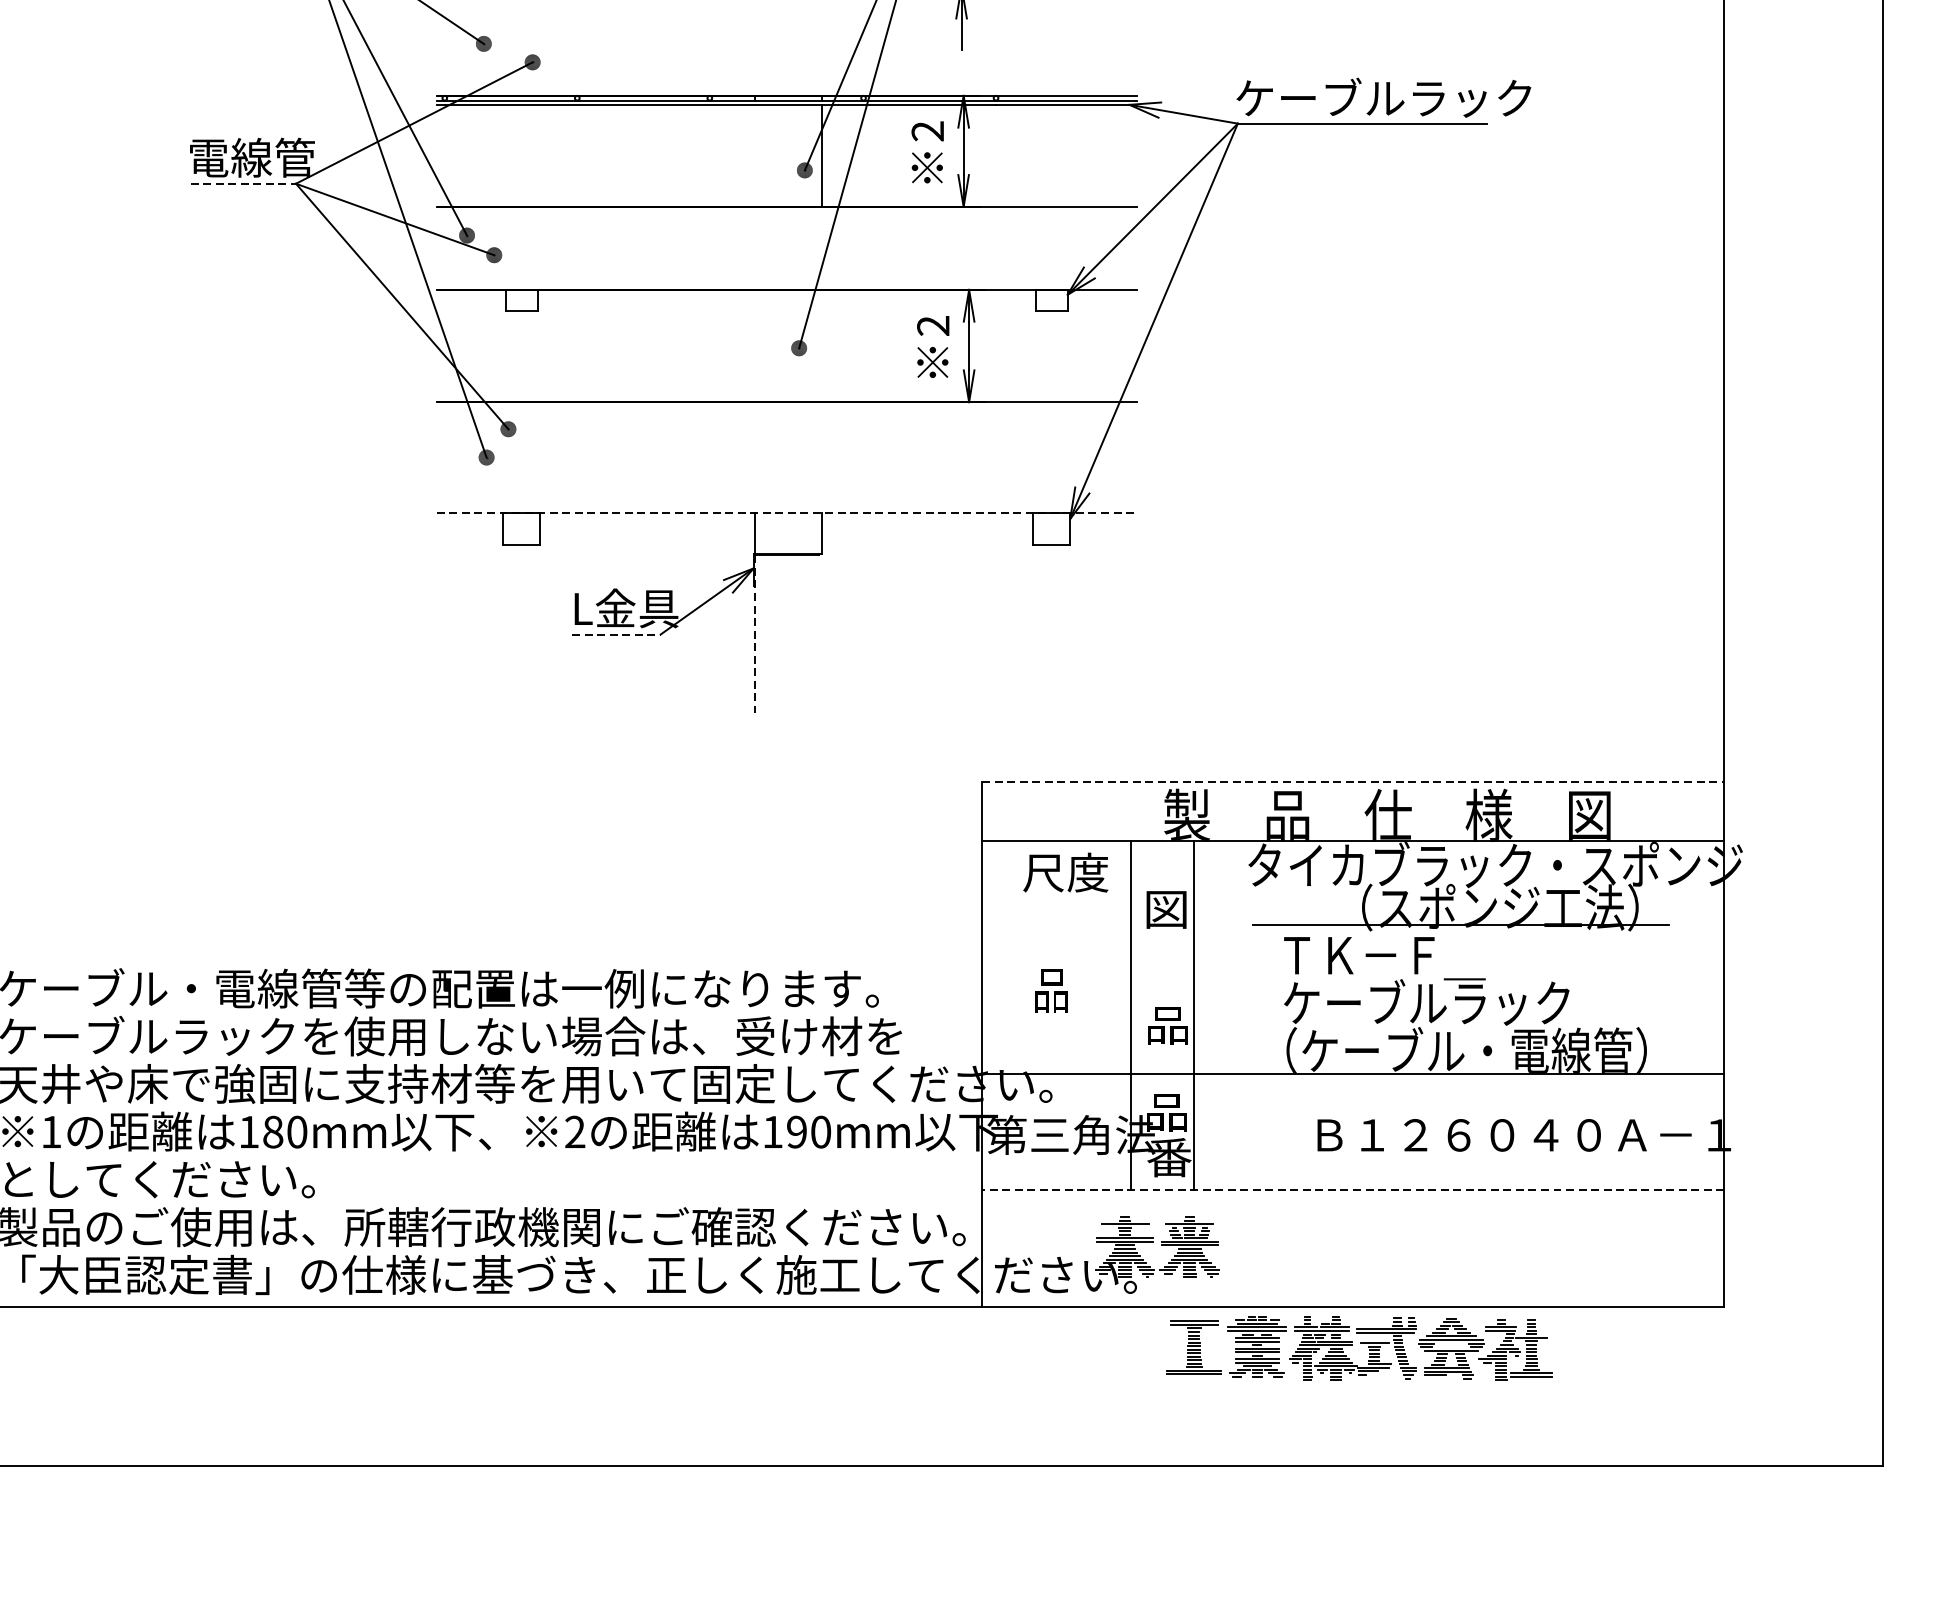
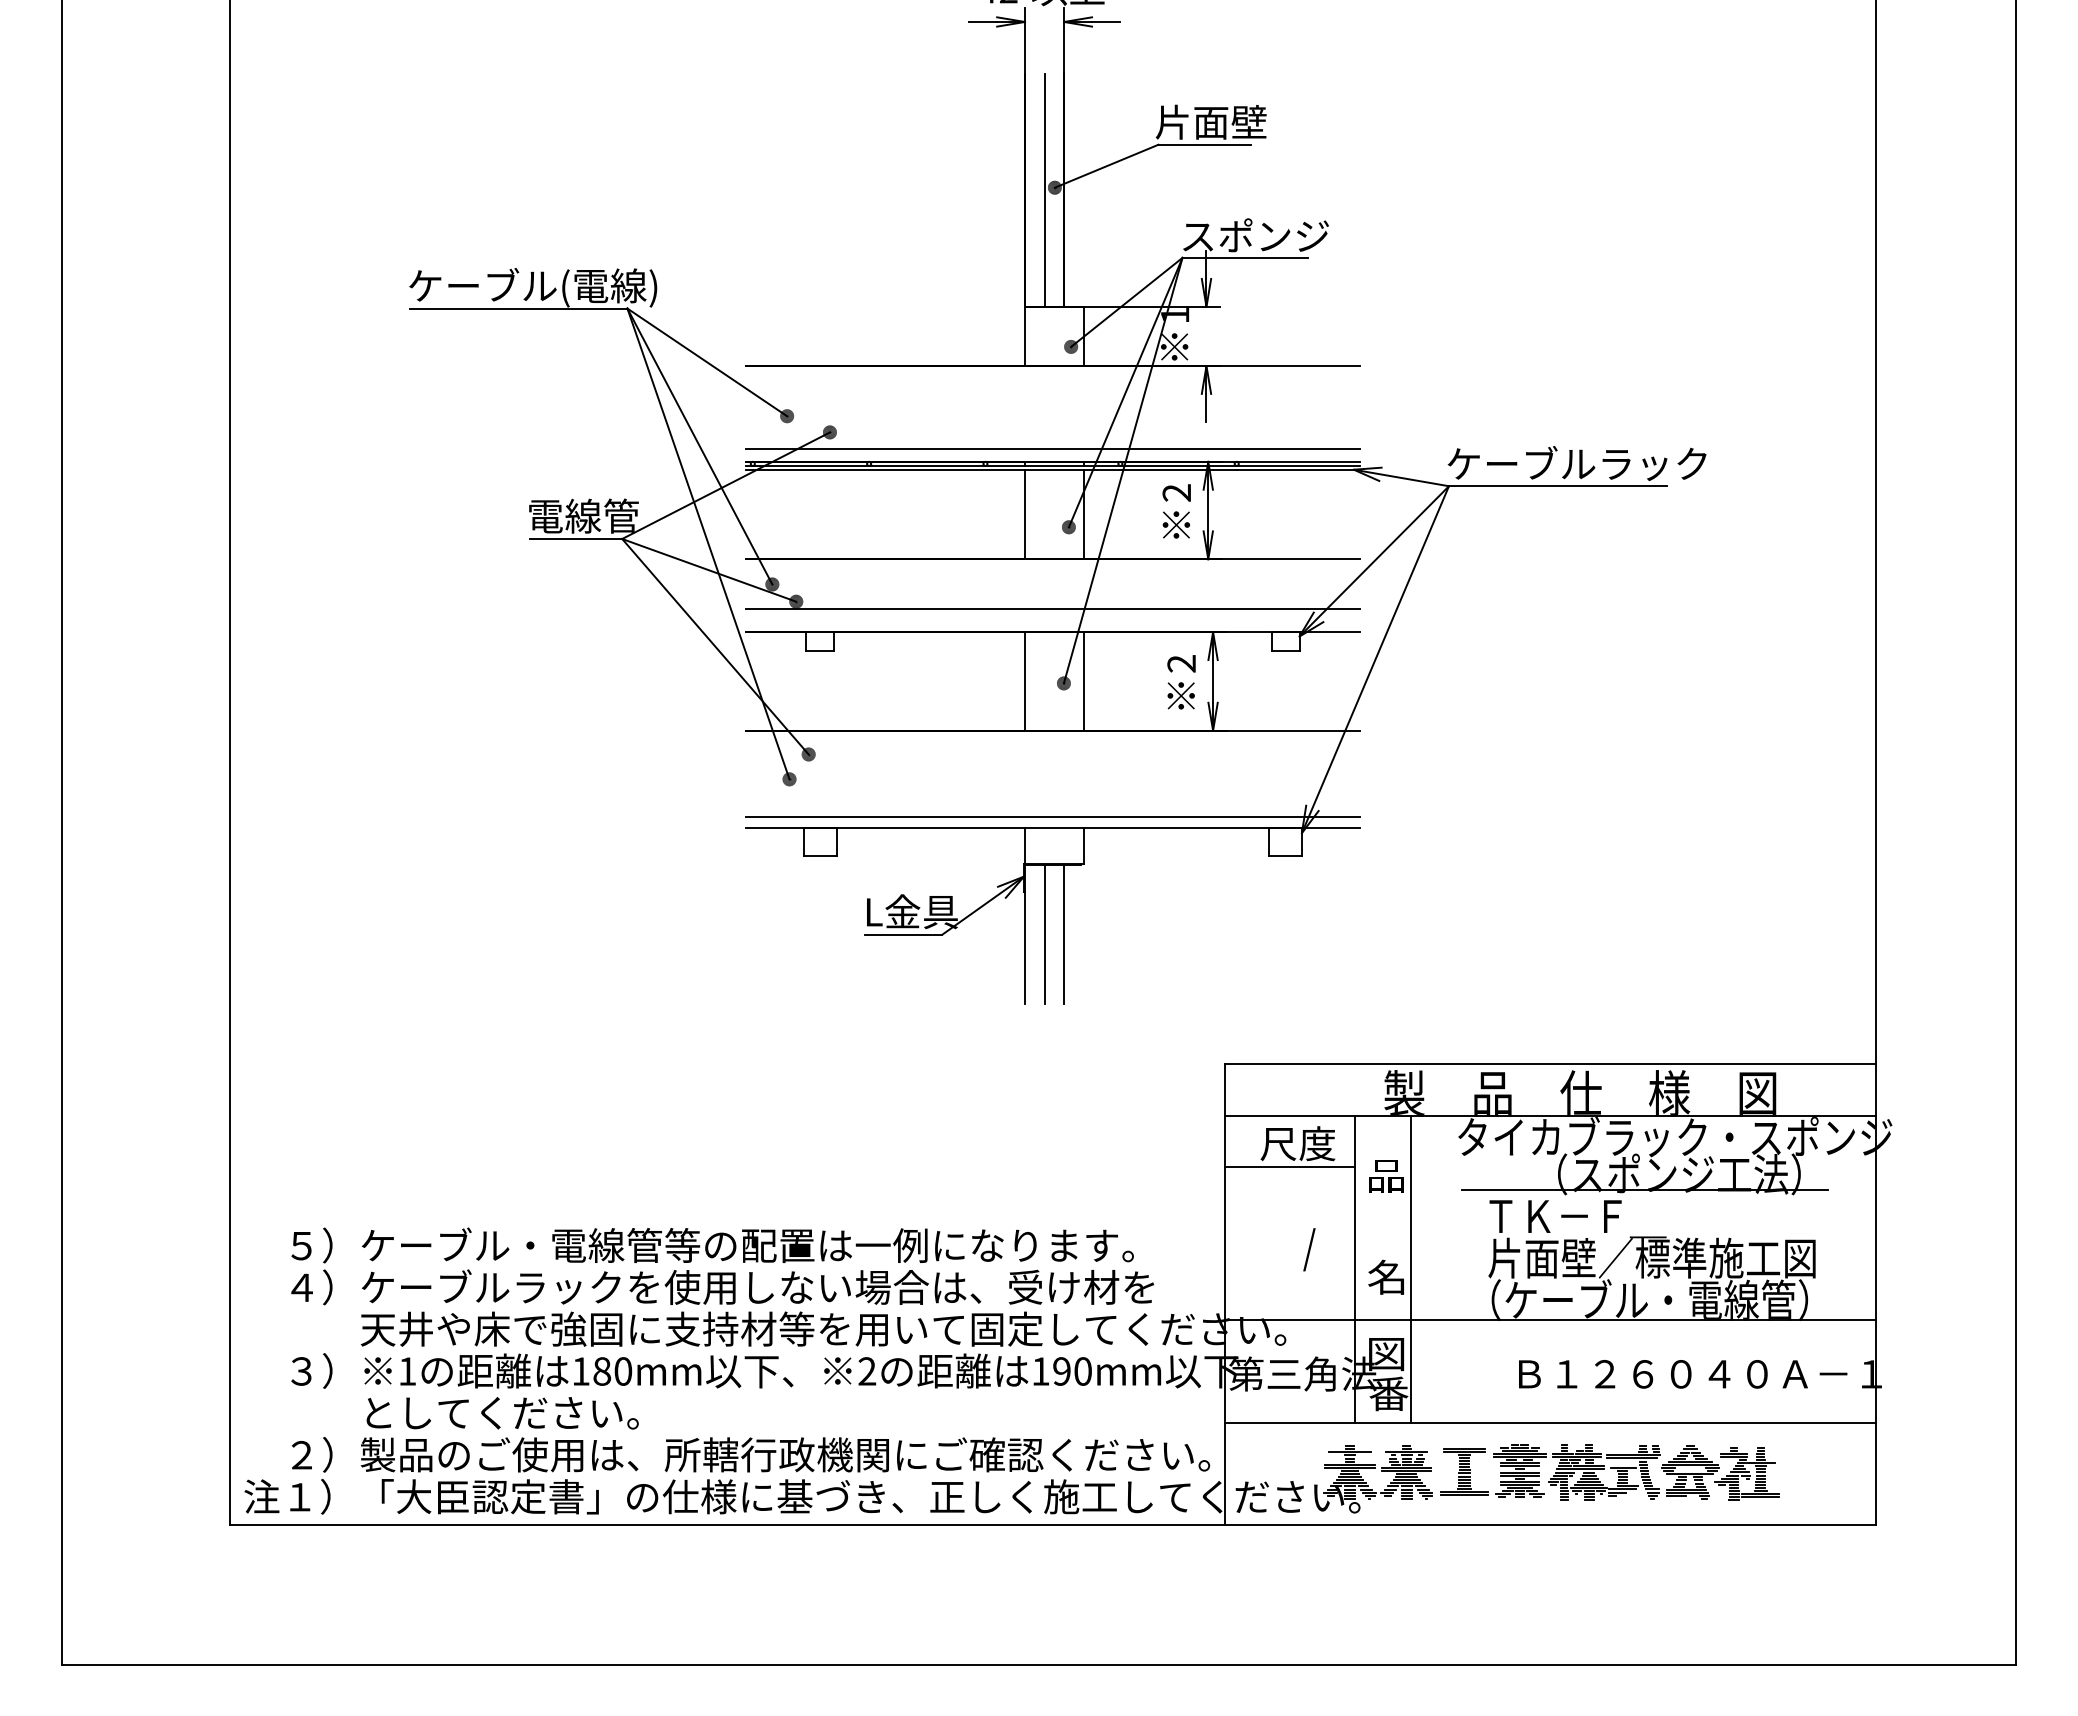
line: (786, 81) -> (1052, 449), added
line: (755, 155) -> (1025, 514), added
line: (243, 183) -> (576, 538), dashed -> solid
line: (786, 264) -> (1052, 609), added
line: (755, 346) -> (1025, 681), added
line: (821, 346) -> (1083, 681), added
line: (786, 499) -> (1052, 816), added
line: (787, 513) -> (1053, 828), dashed -> solid
line: (616, 634) -> (903, 934), dashed -> solid
line: (755, 634) -> (1025, 934), dashed -> solid
line: (777, 634) -> (1044, 934), added
line: (799, 634) -> (1064, 934), added
line: (1353, 782) -> (1550, 1064), dashed -> solid
line: (1056, 898) -> (1289, 1166), added
text: (1166, 910) -> (1386, 1176), 図 -> 品
text: (1060, 993) -> (1293, 1249), 品 -> /
text: (1468, 1002) -> (1651, 1257), ケーブルラック -> 片面壁／標準施工図
text: (1166, 1023) -> (1386, 1276), 品 -> 名
text: (1166, 1112) -> (1386, 1354), 品 -> 図
line: (1353, 1190) -> (1550, 1422), dashed -> solid
part: (1359, 1348) -> (1609, 1472), moved

